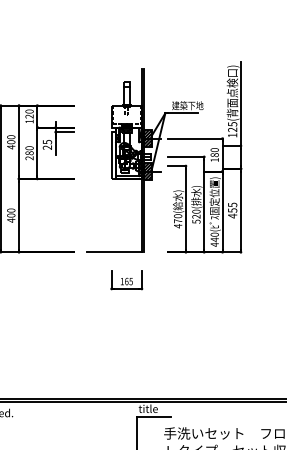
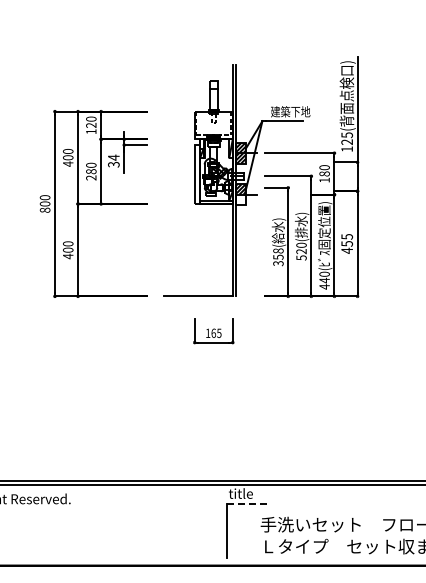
text: (47, 144) -> (113, 160), 25 -> 34
hatch: (148, 175) -> (240, 199), removed
text: (178, 221) -> (278, 257), 470( -> 358(
line: (154, 416) -> (248, 503), solid -> dashed

